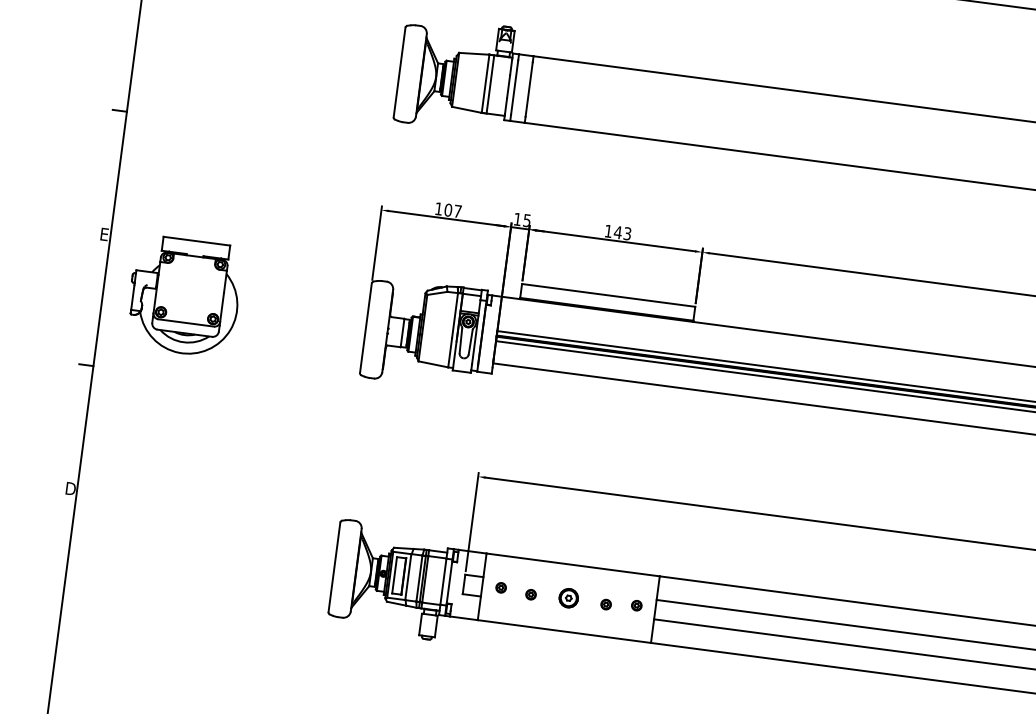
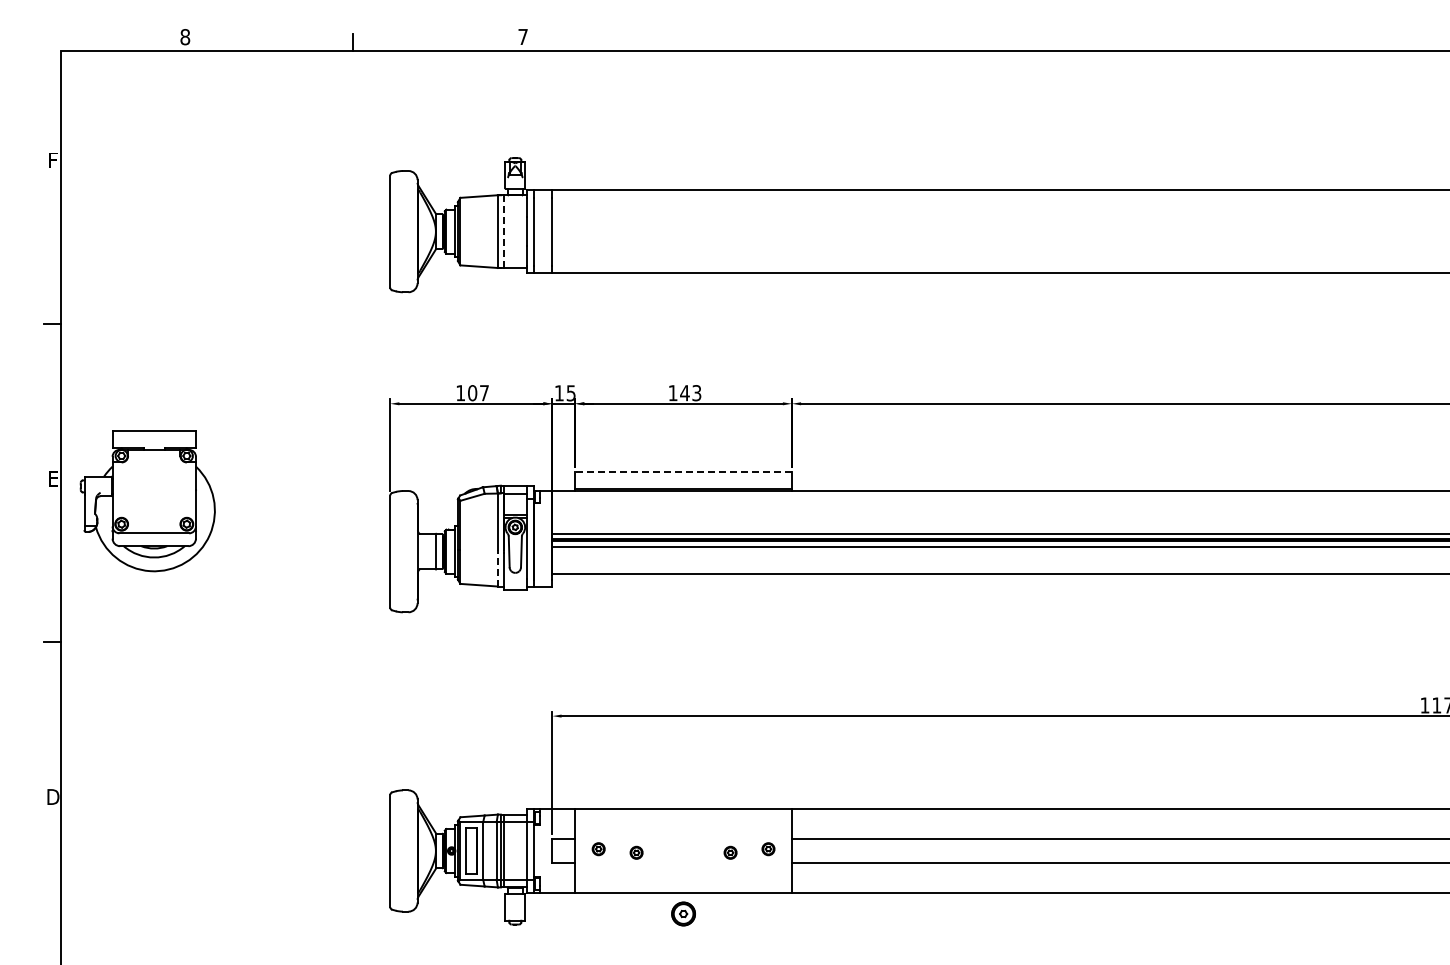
line: (490, 84) -> (503, 231), solid -> dashed
line: (608, 295) -> (683, 472), solid -> dashed
part: (184, 296) -> (147, 501), moved
line: (449, 352) -> (497, 567), solid -> dashed
part: (568, 597) -> (683, 913), moved

